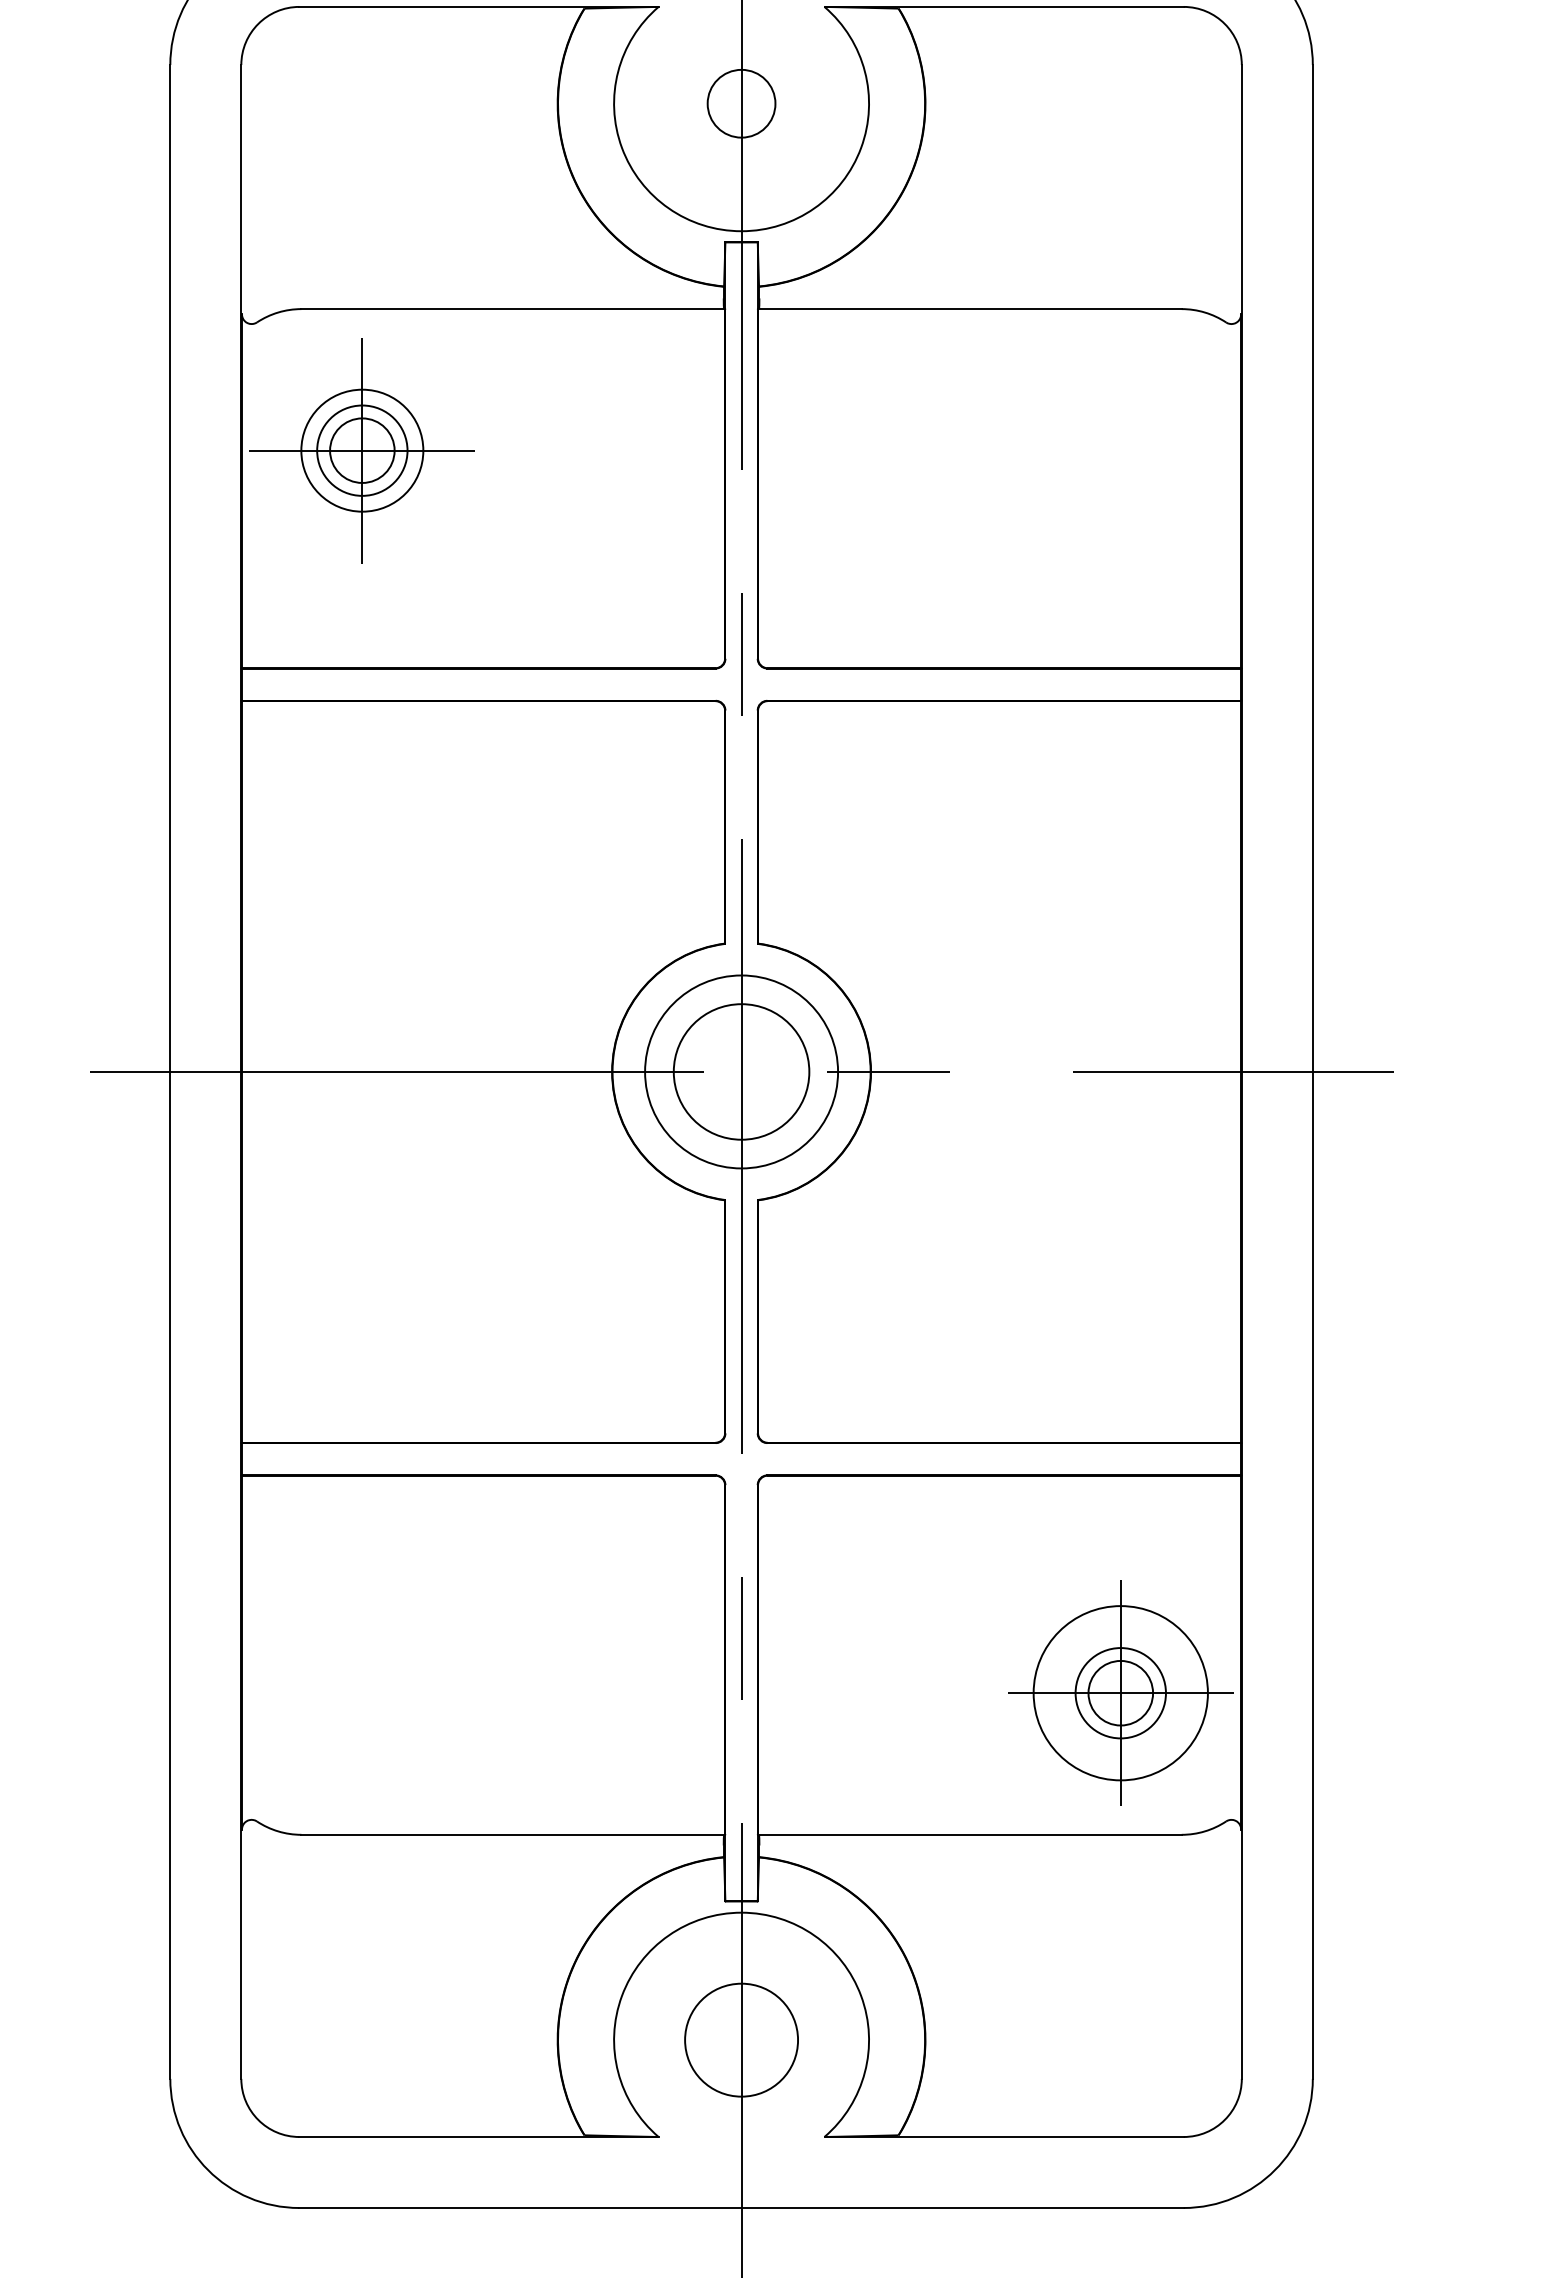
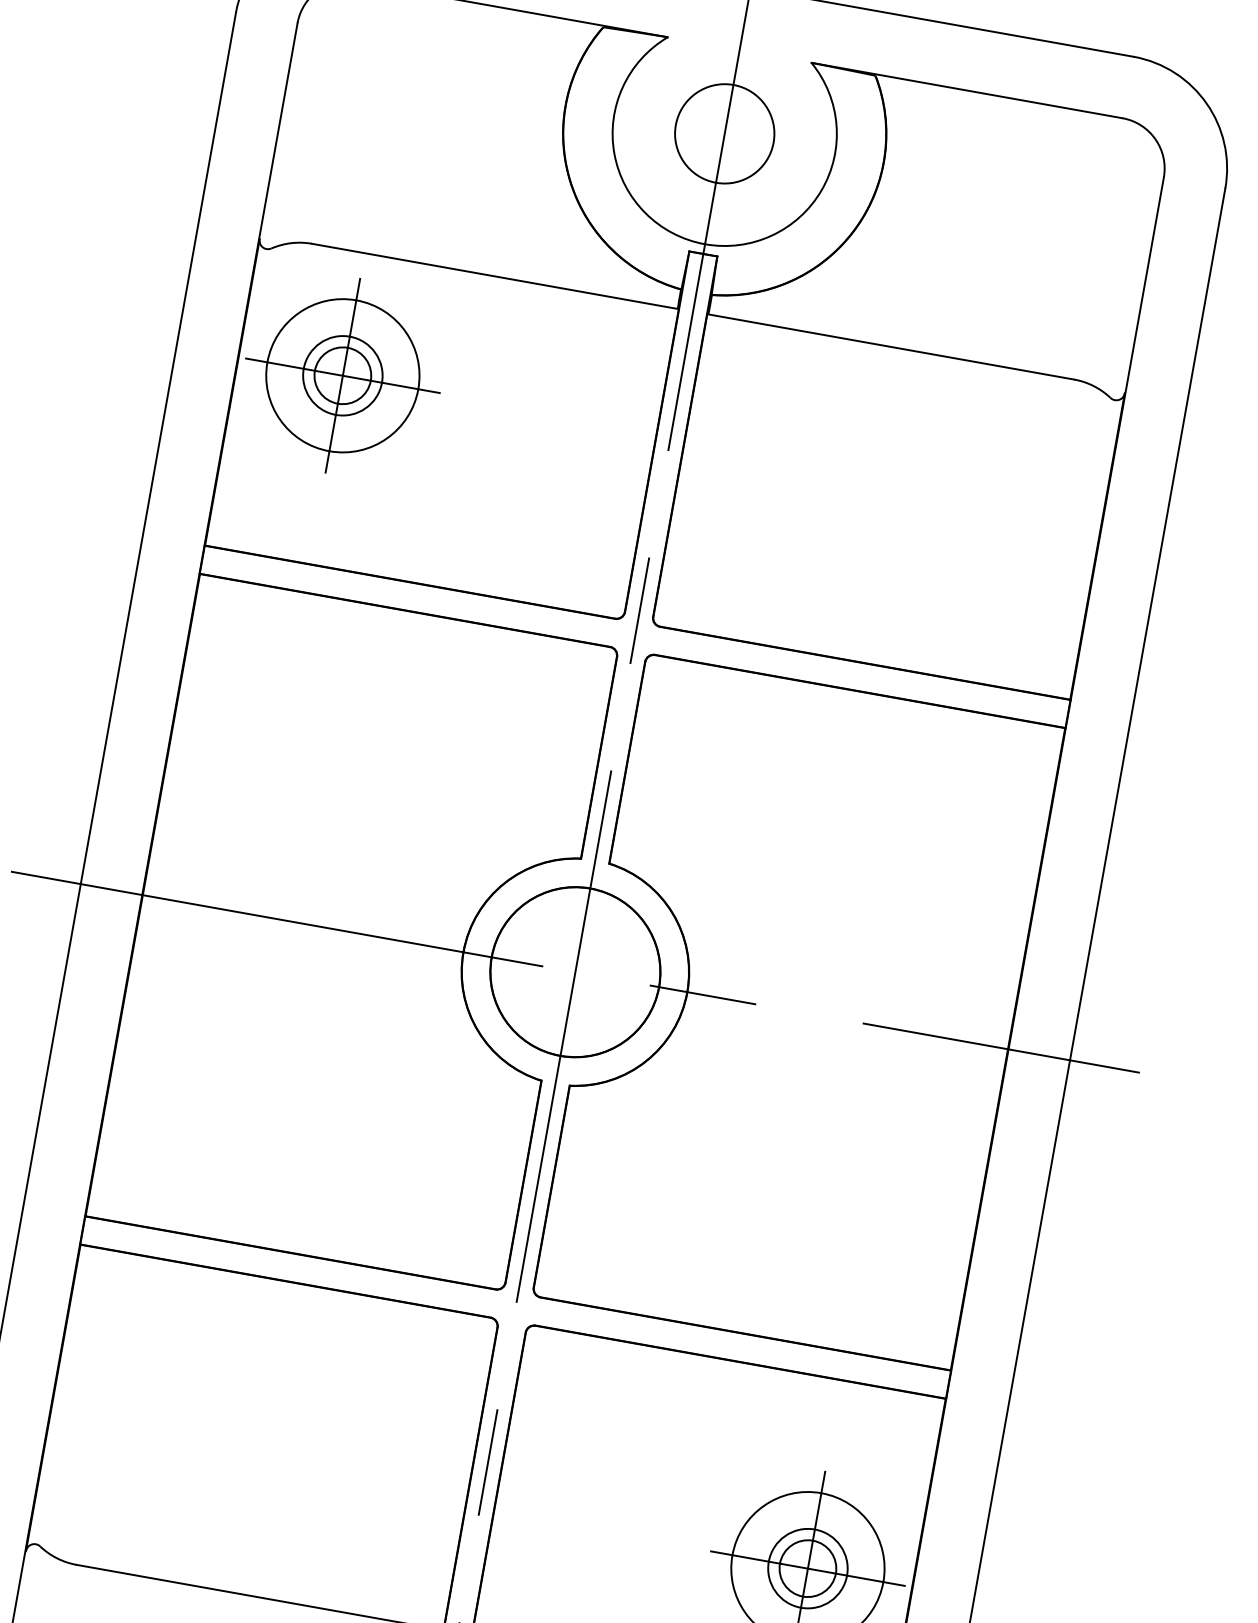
circle: (741, 103) -> (724, 133), size x1.67
circle: (362, 450) -> (343, 375), size x1.43
circle: (741, 1071) -> (575, 971), size x1.43

